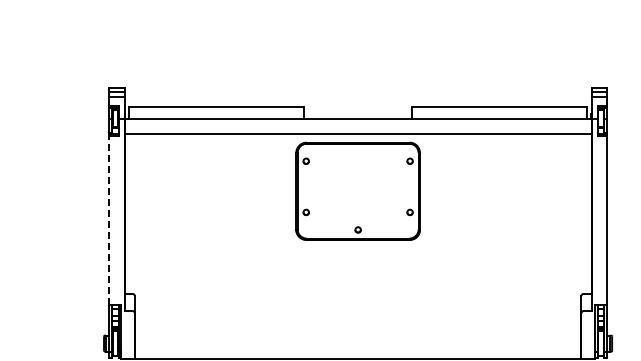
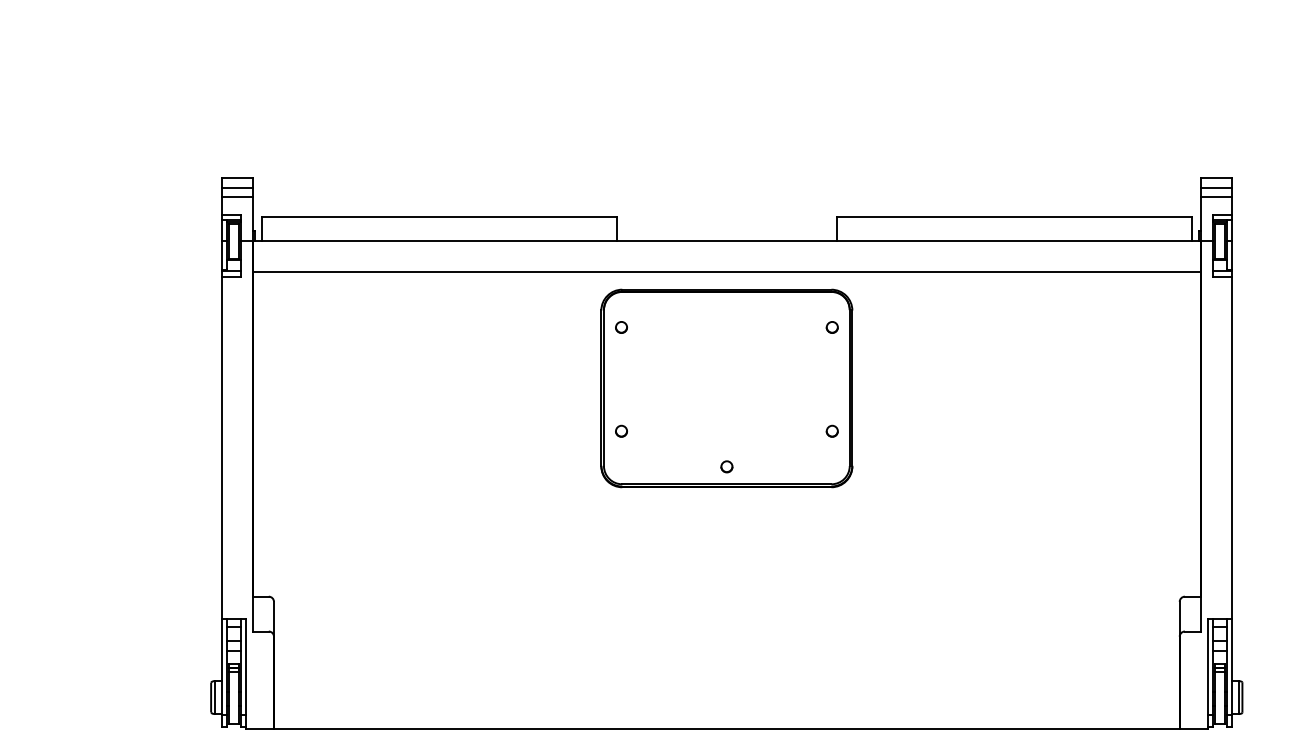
line: (109, 220) -> (222, 447), dashed -> solid

